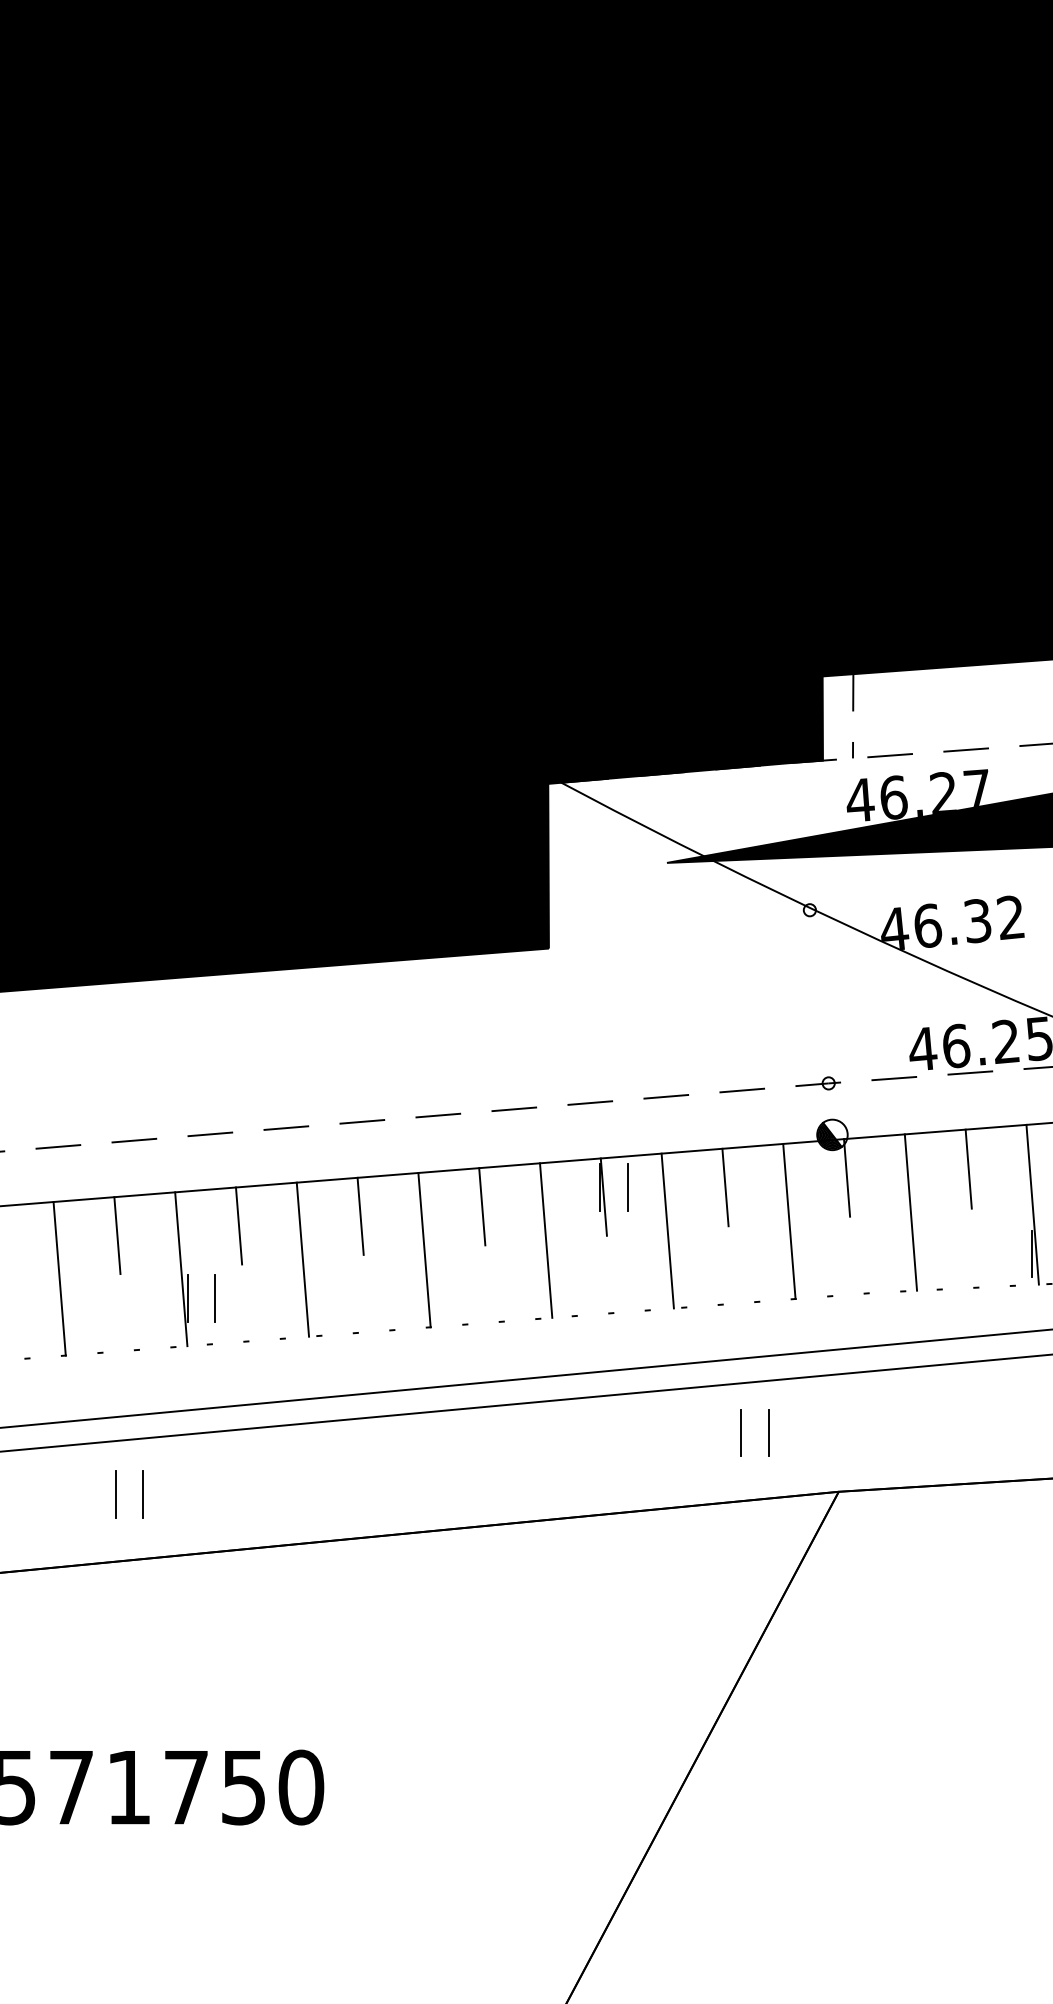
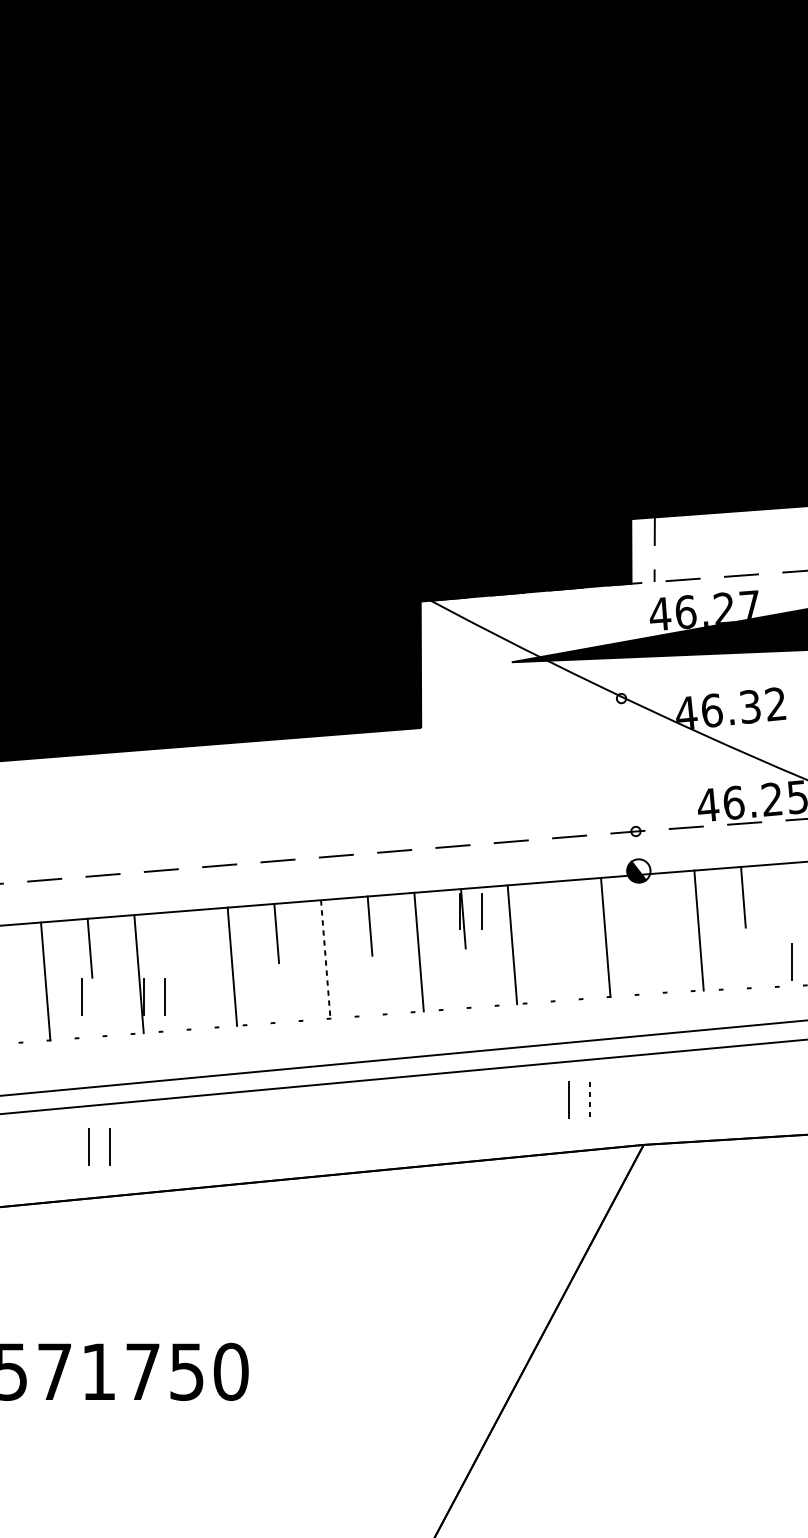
line: (847, 1177) -> (650, 903), removed
line: (725, 1187) -> (556, 911), removed
line: (1032, 1204) -> (792, 924), removed
line: (238, 1225) -> (182, 940), removed
line: (424, 1250) -> (325, 959), solid -> dashed
line: (105, 1298) -> (80, 996), added
line: (768, 1433) -> (589, 1100), solid -> dashed

